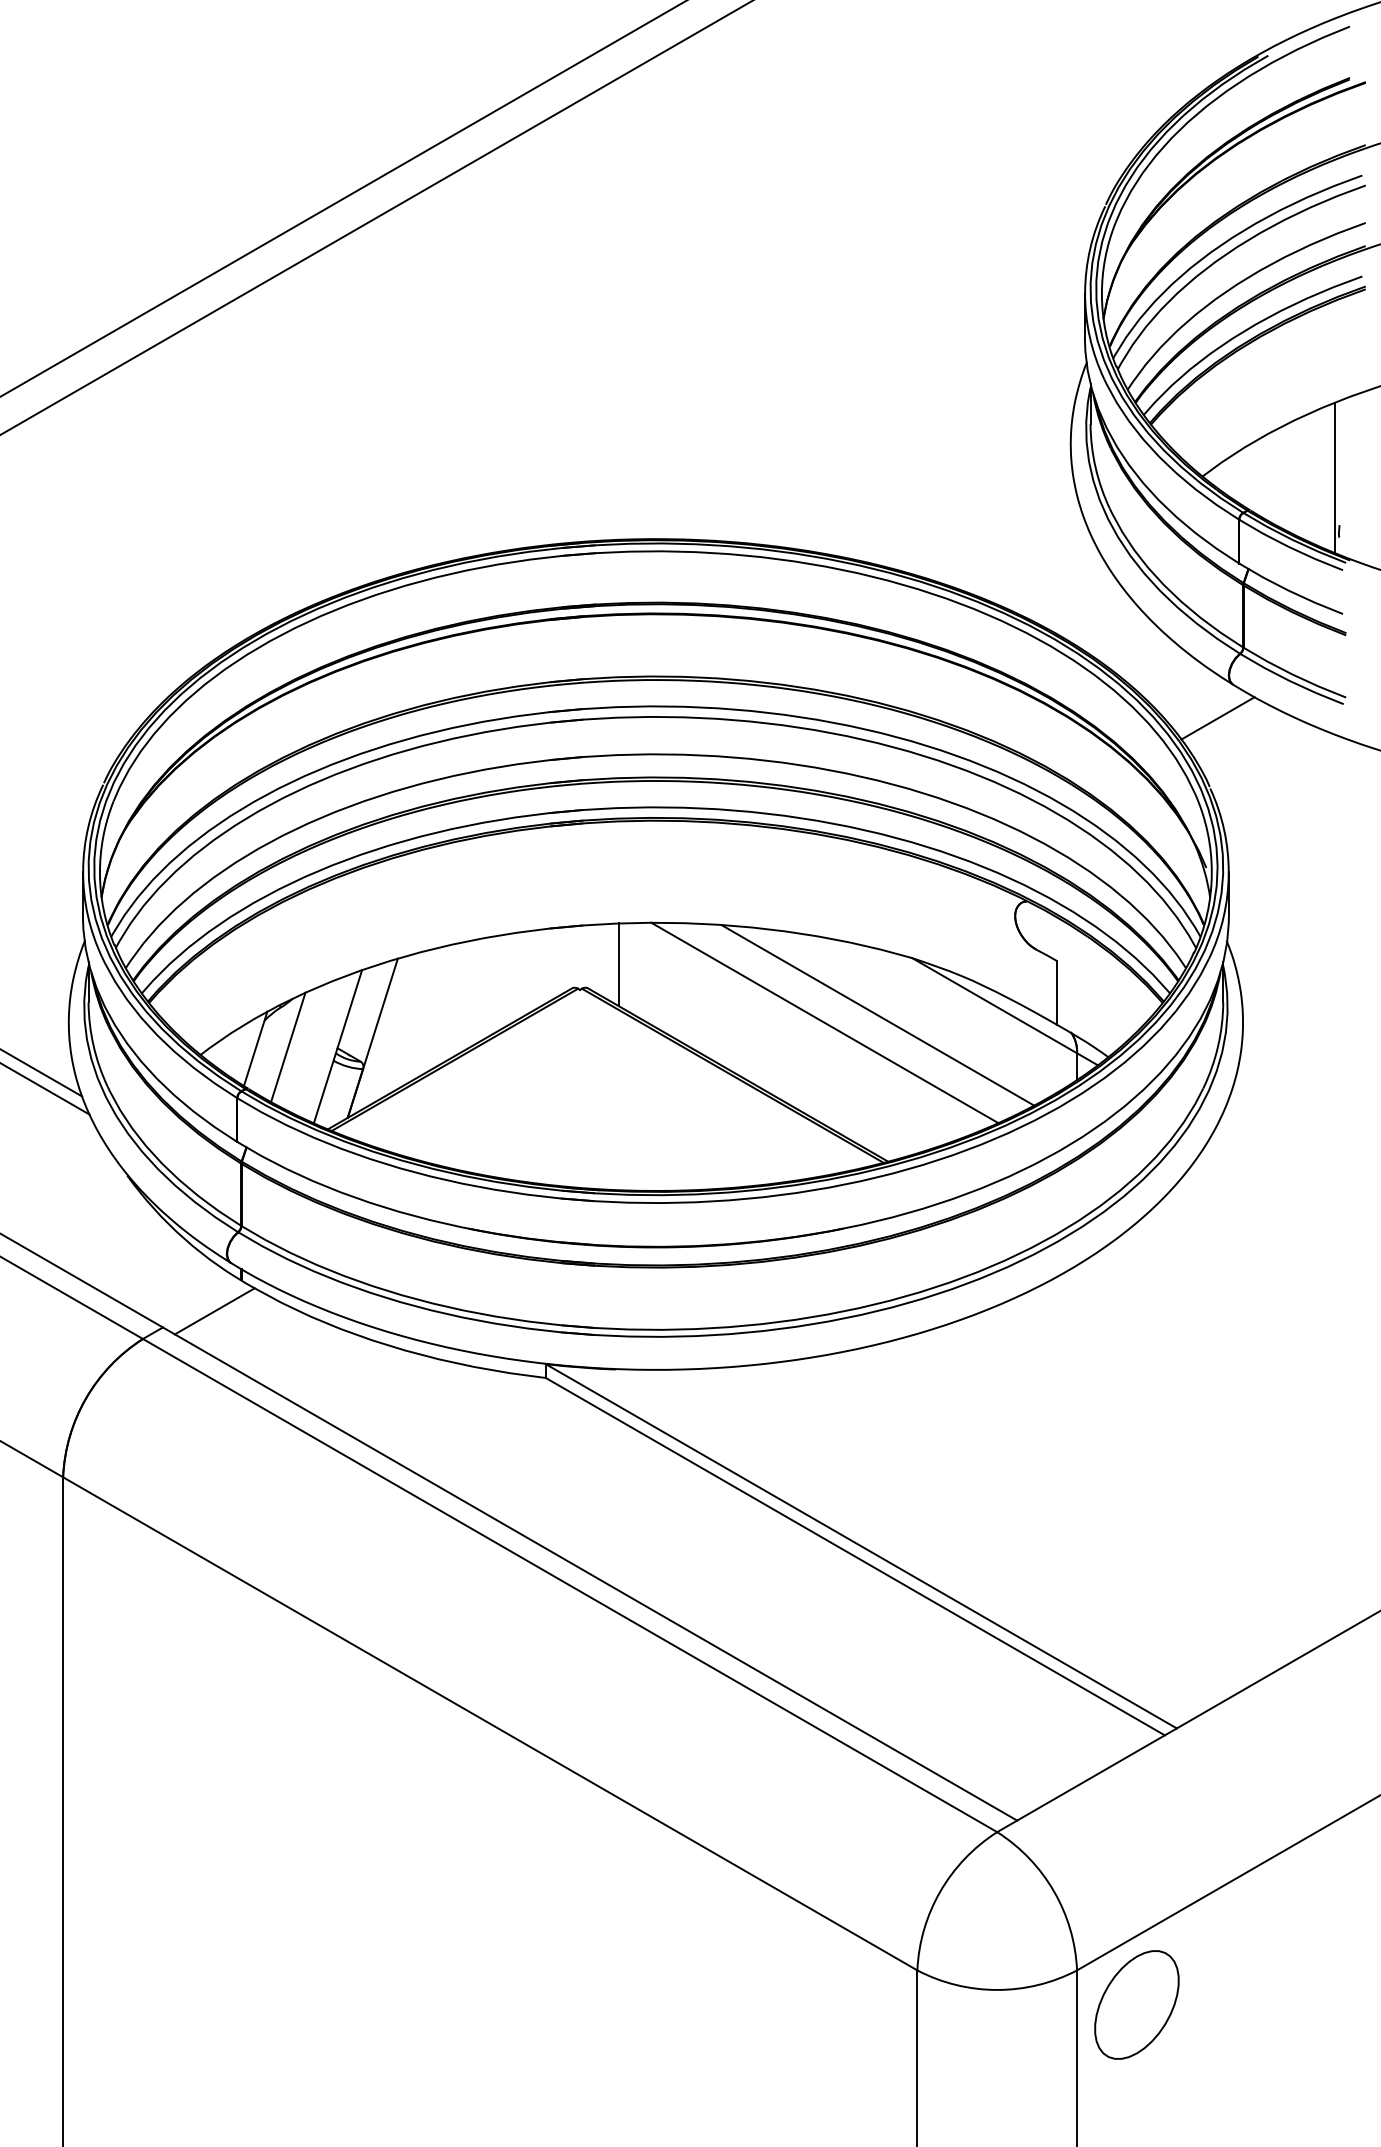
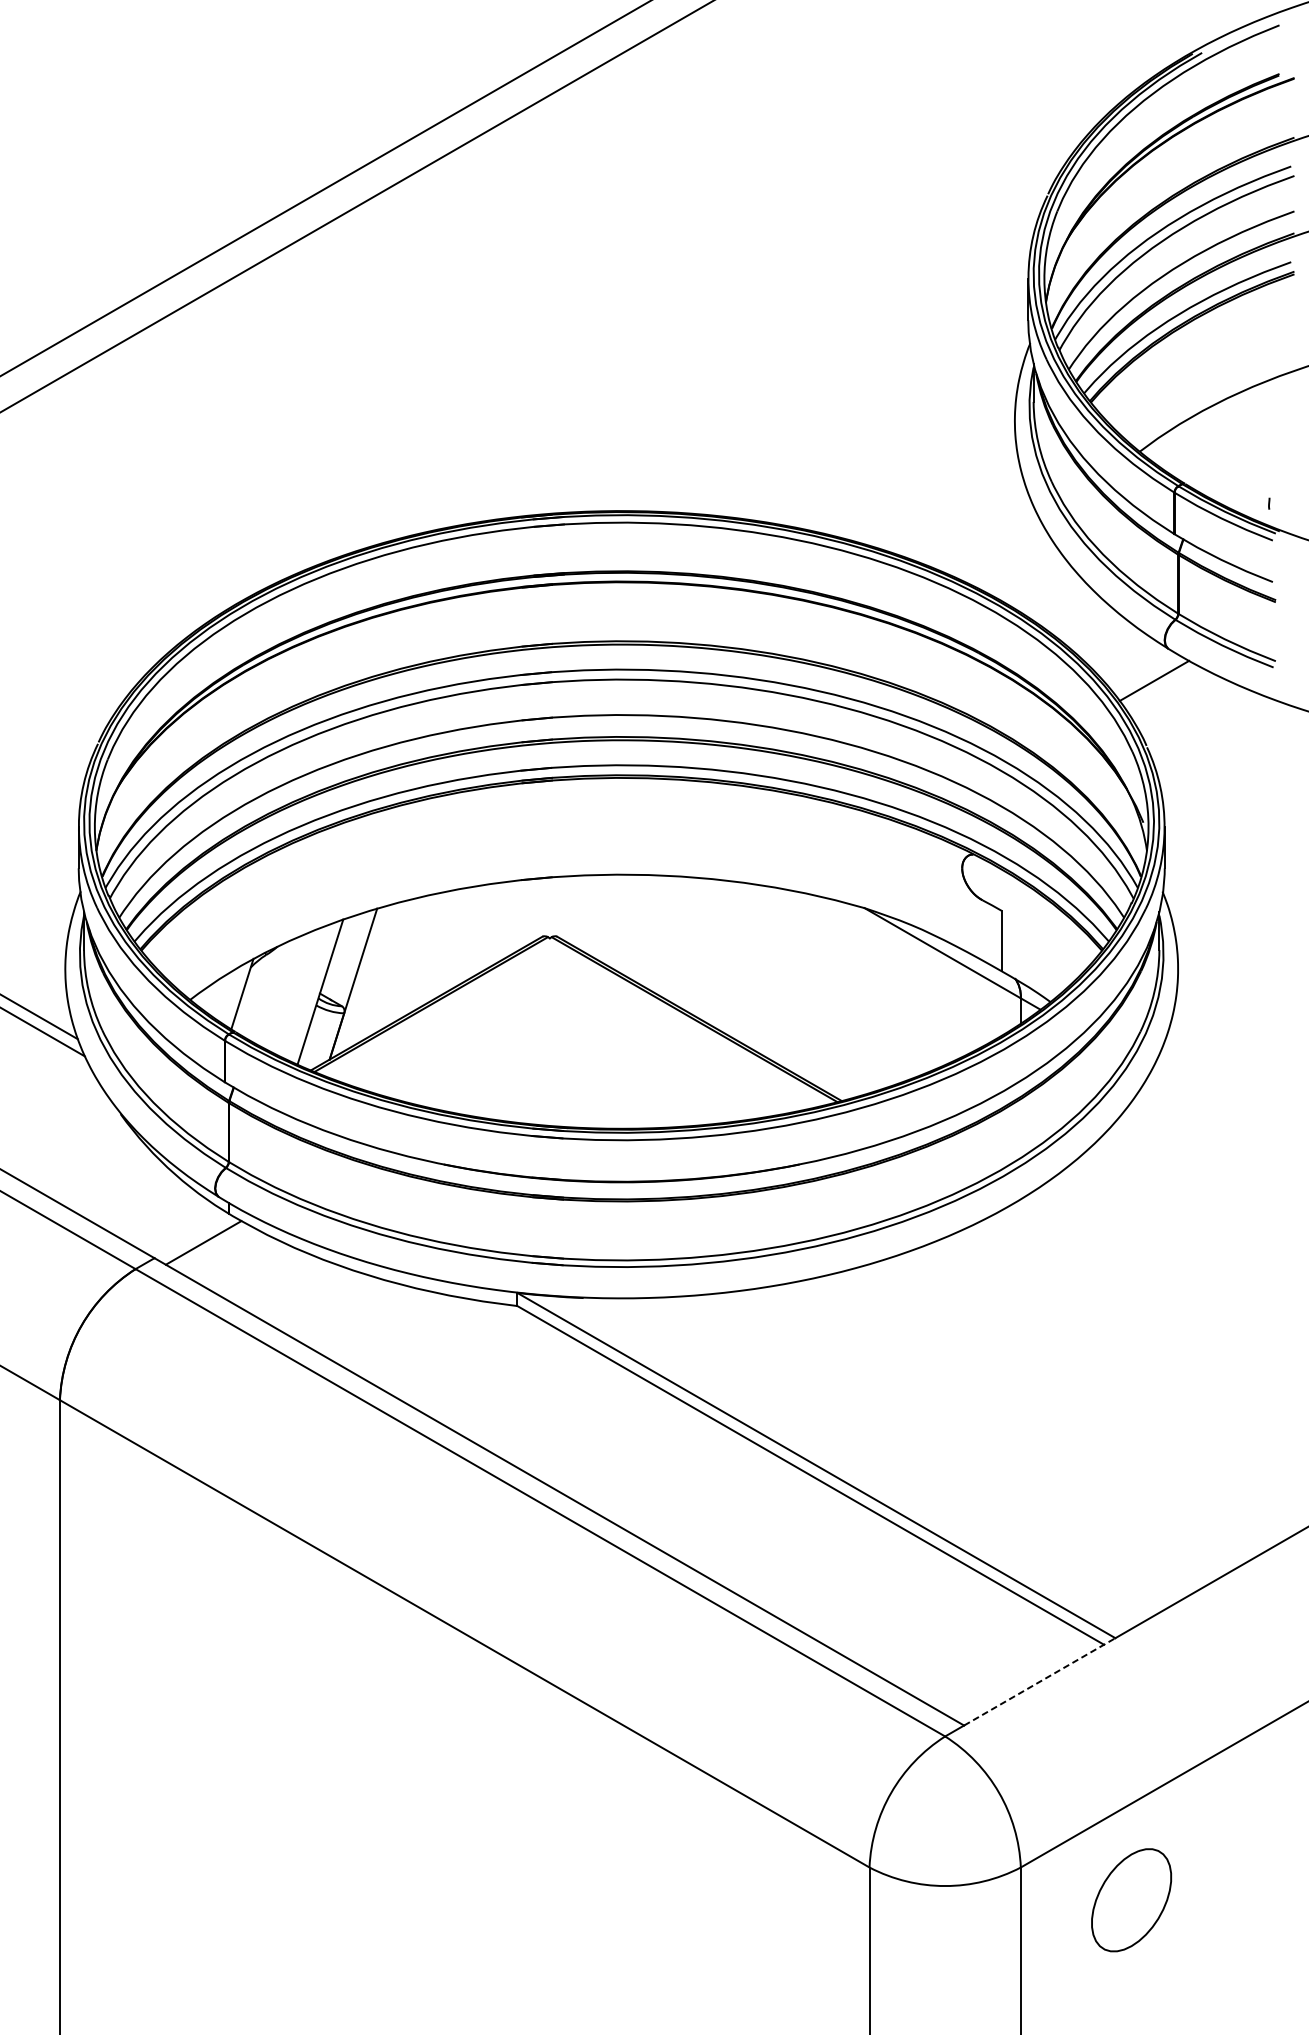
line: (1334, 477) -> (1264, 452), removed
line: (618, 964) -> (586, 914), removed
line: (877, 1014) -> (831, 961), removed
line: (824, 1022) -> (781, 969), removed
line: (288, 1046) -> (273, 991), removed
line: (1097, 1774) -> (1040, 1681), solid -> dashed
part: (1136, 2004) -> (1131, 1899), moved

